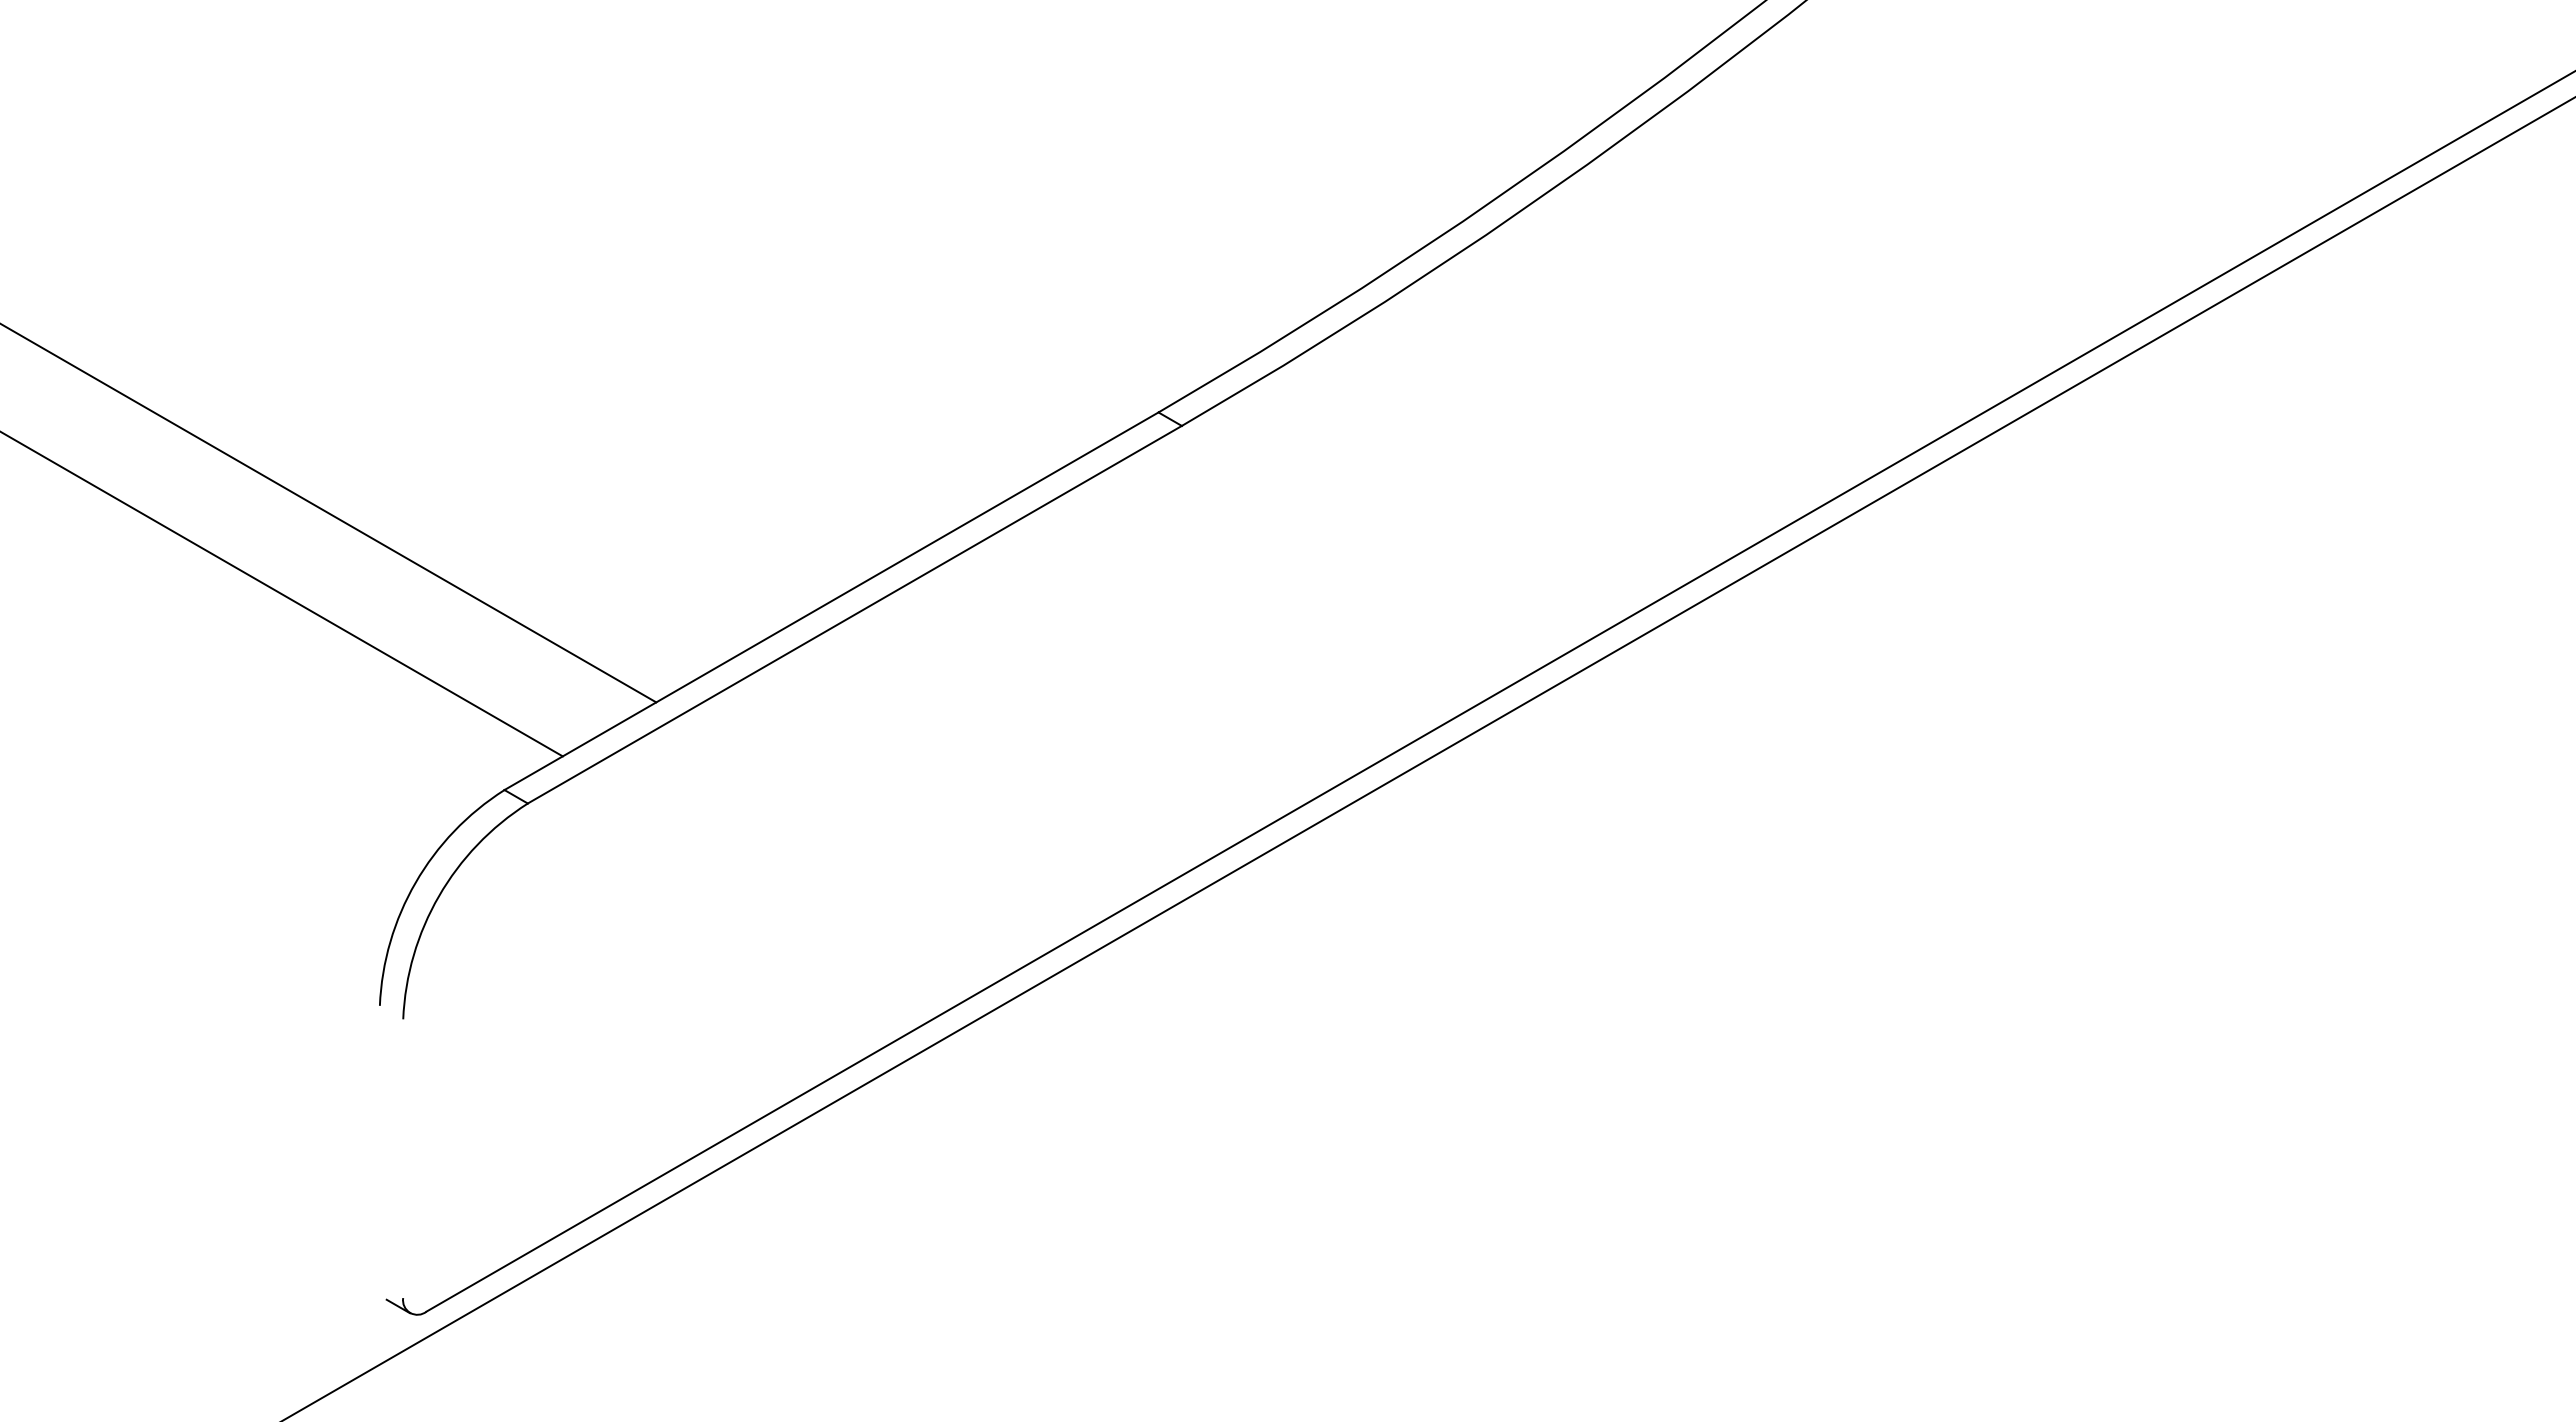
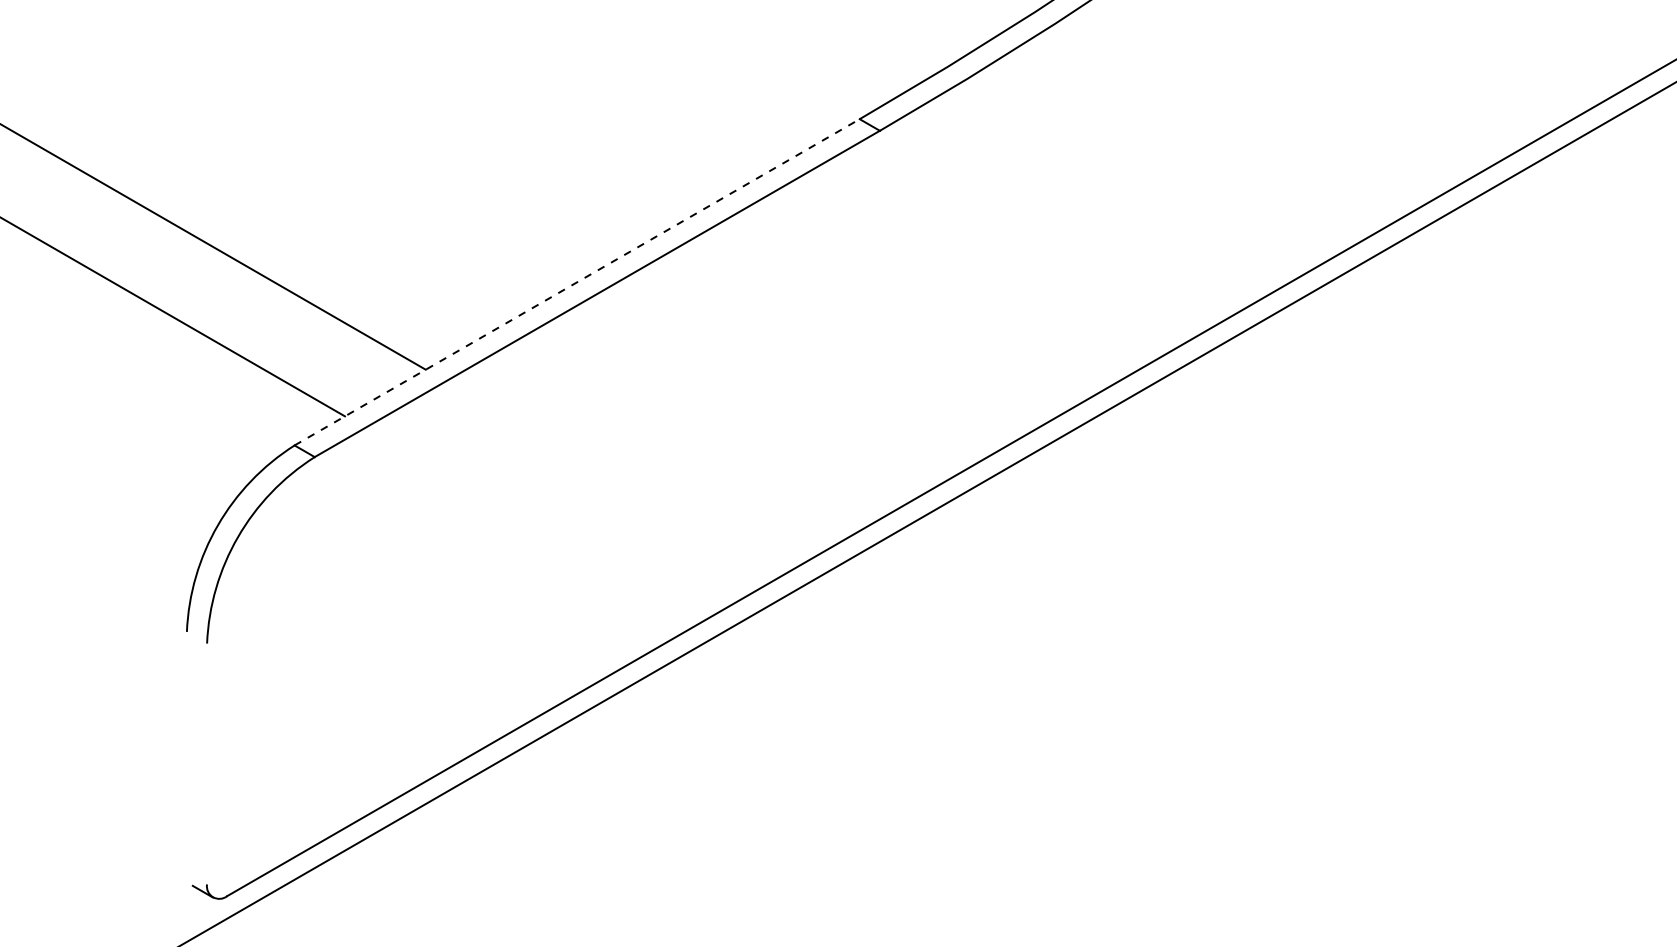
line: (831, 601) -> (577, 282), solid -> dashed

